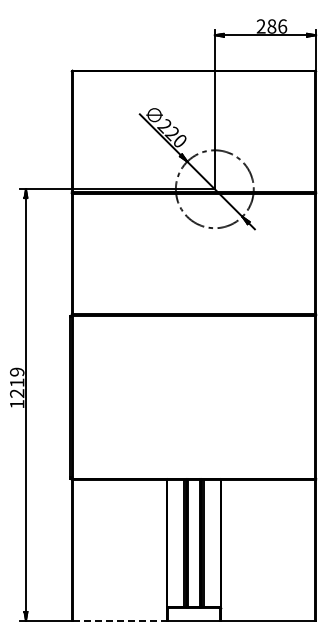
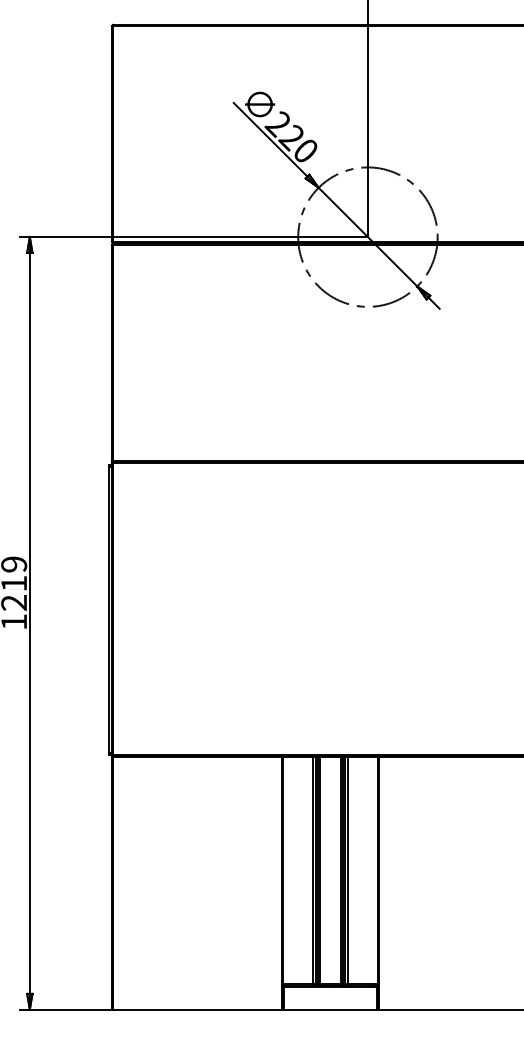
line: (120, 620) -> (199, 1009), dashed -> solid

